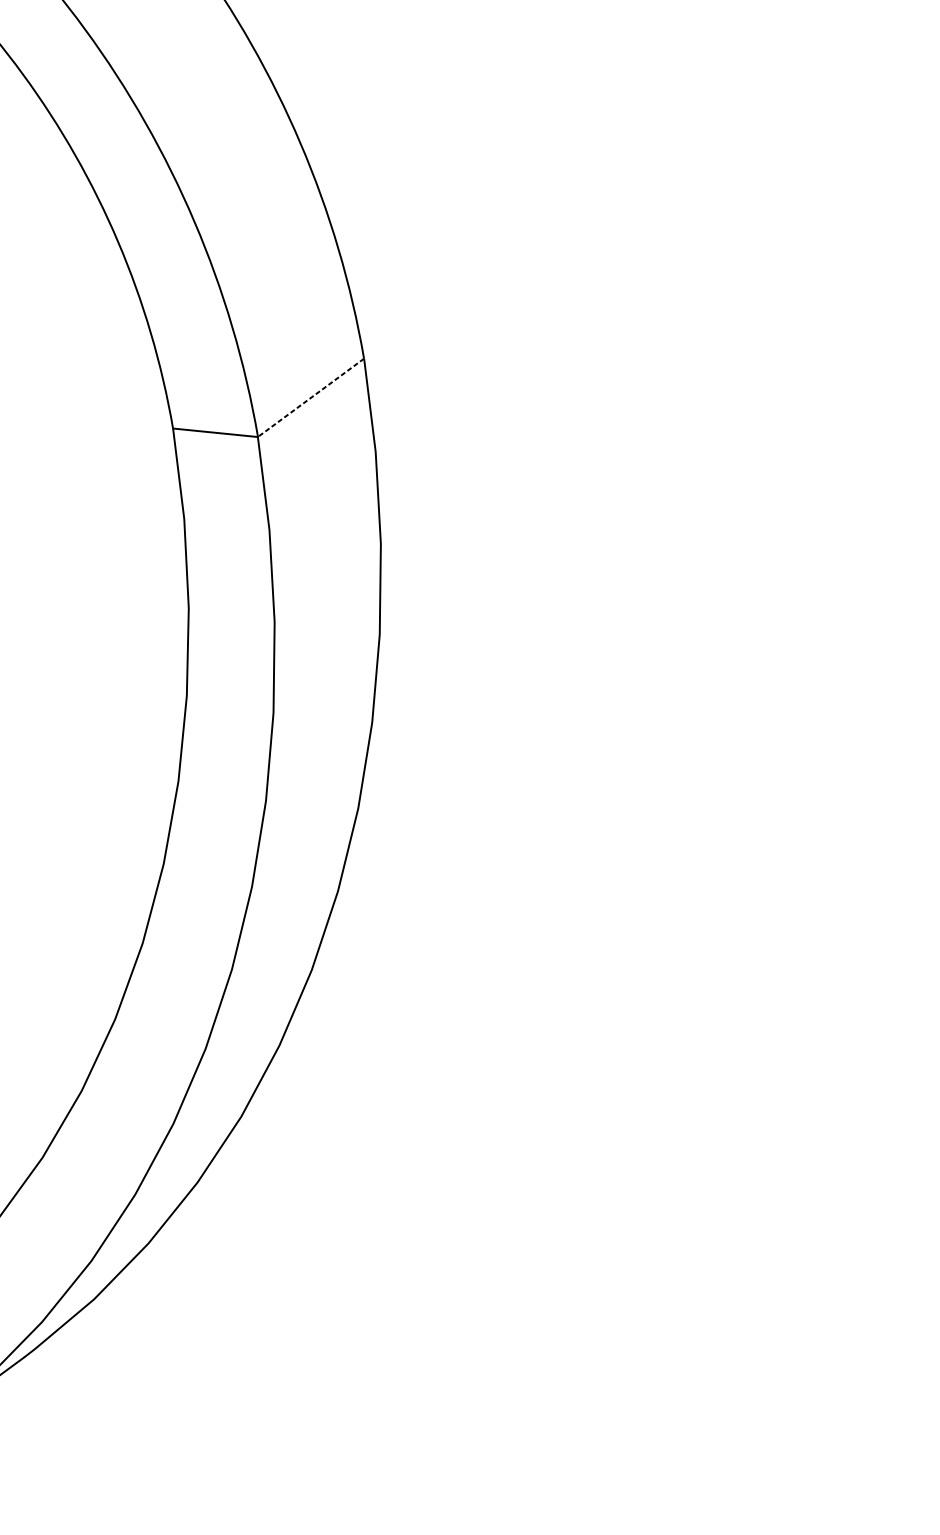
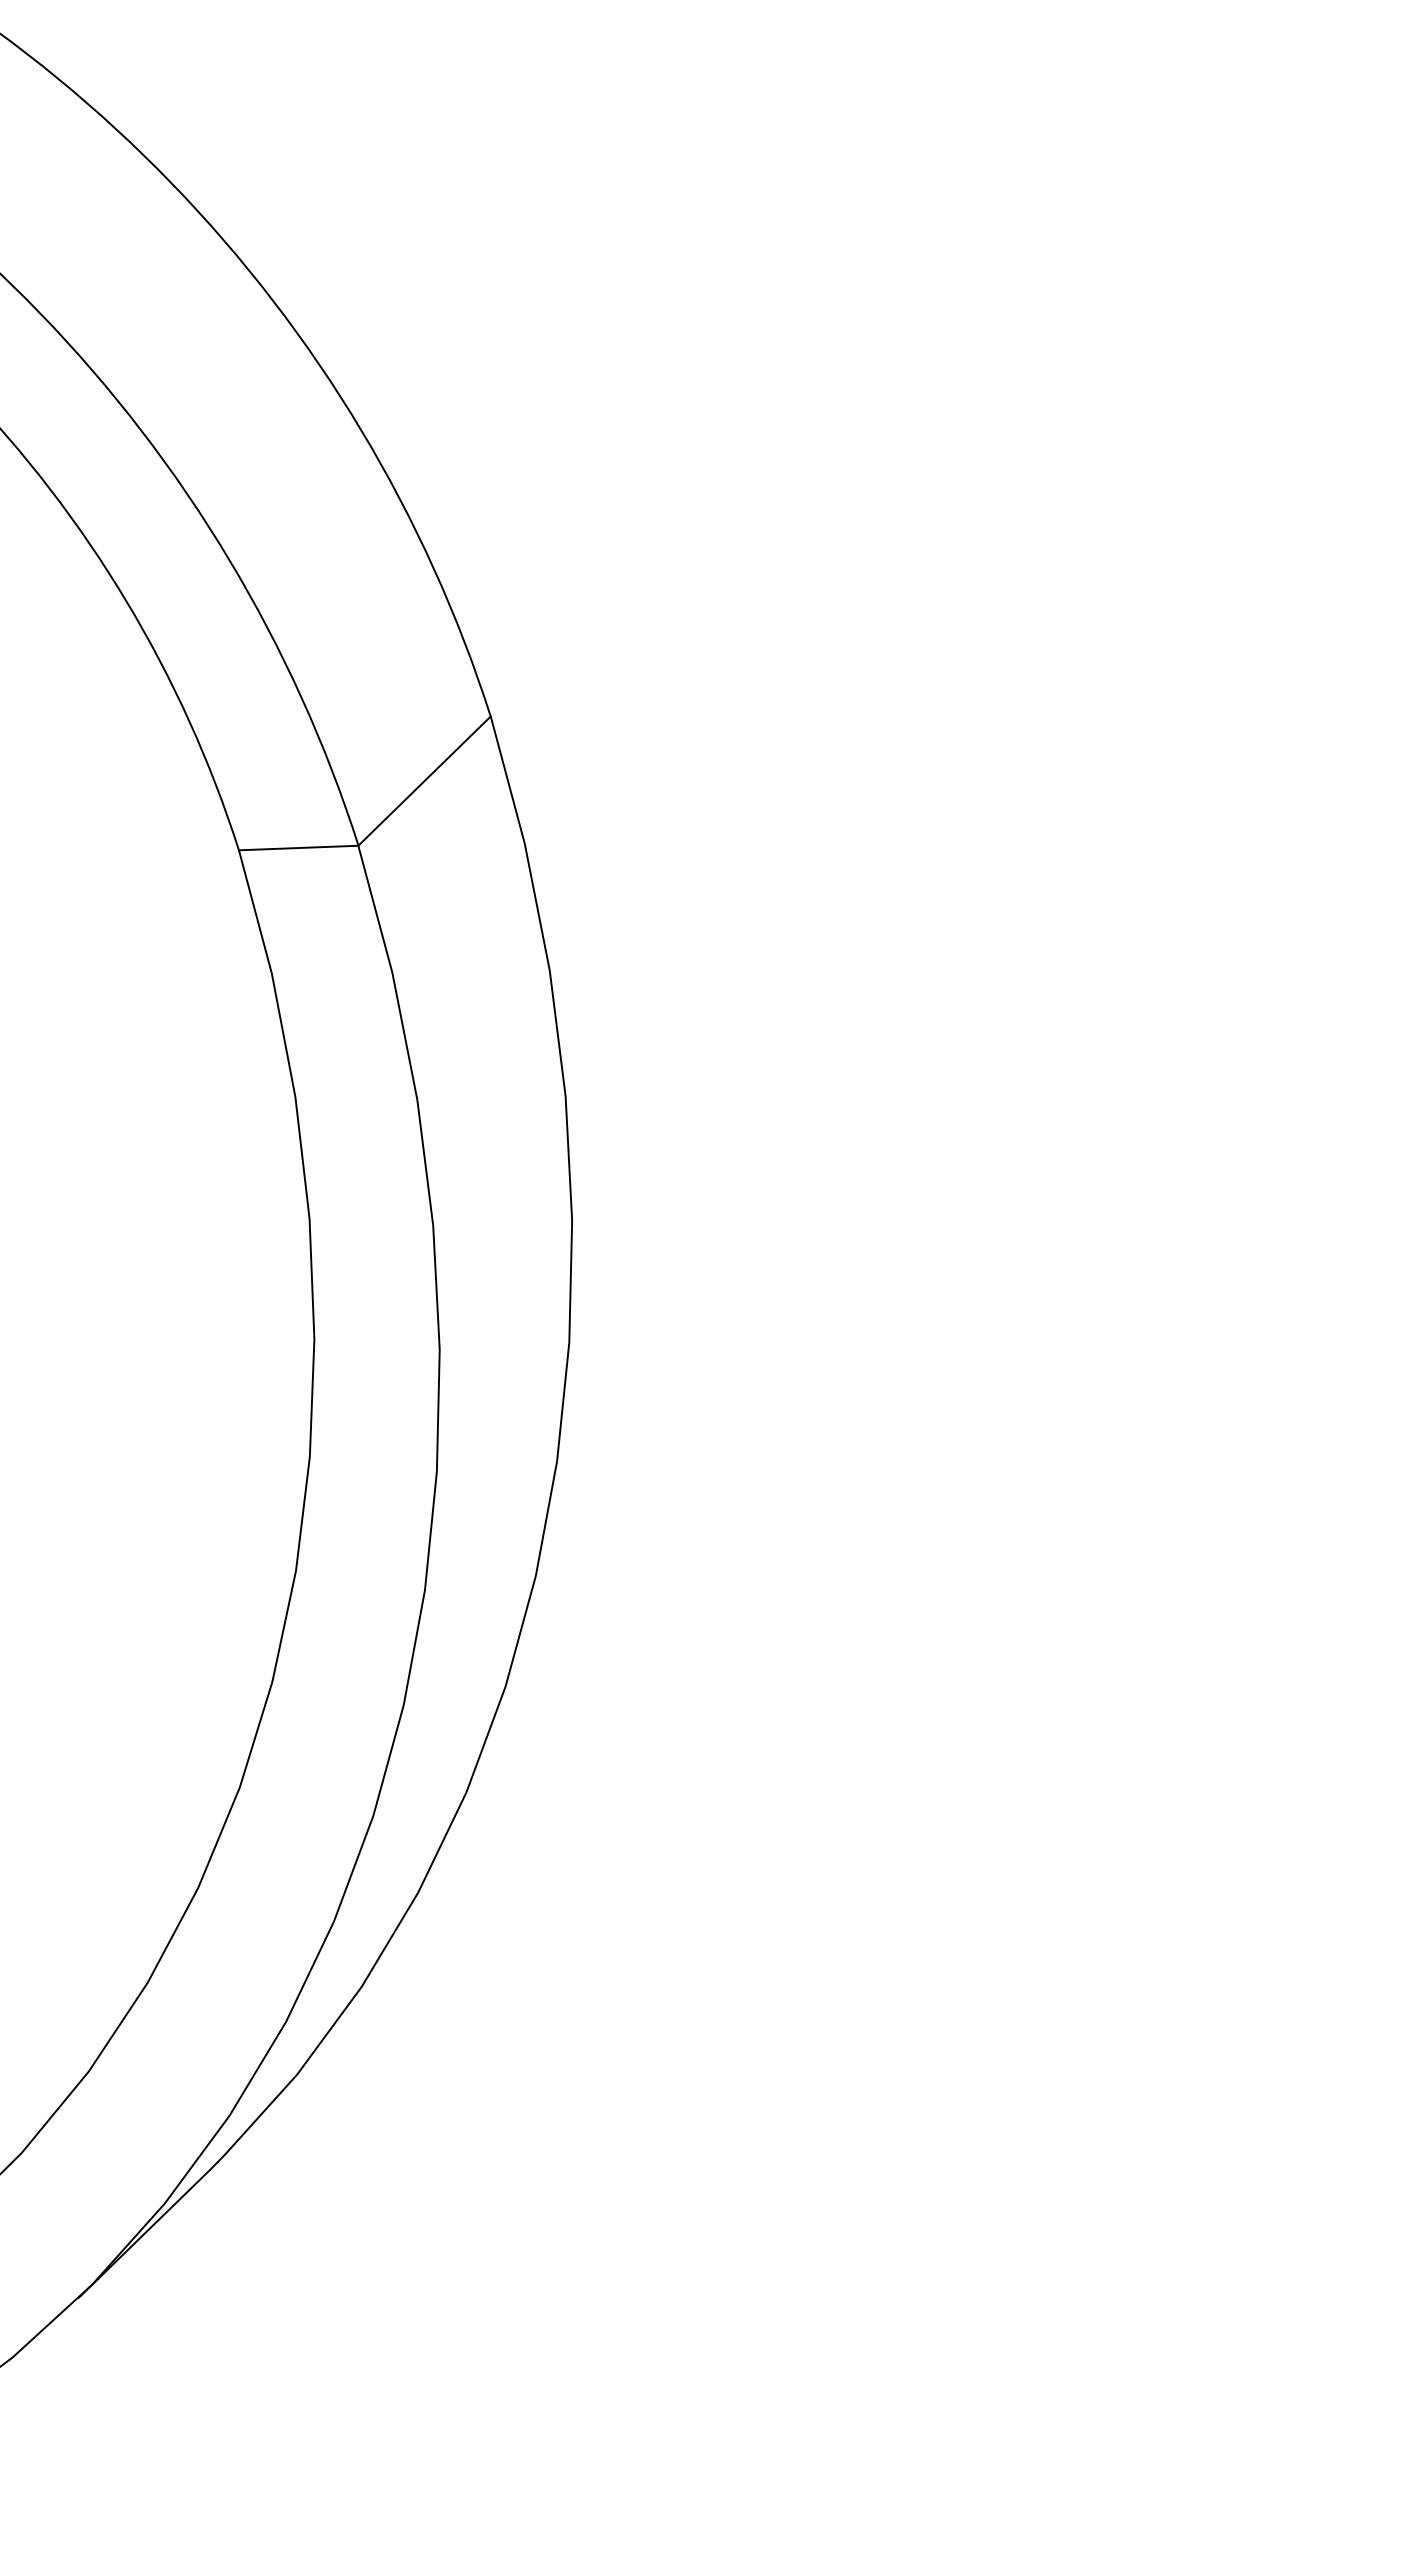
line: (310, 398) -> (424, 781), dashed -> solid

